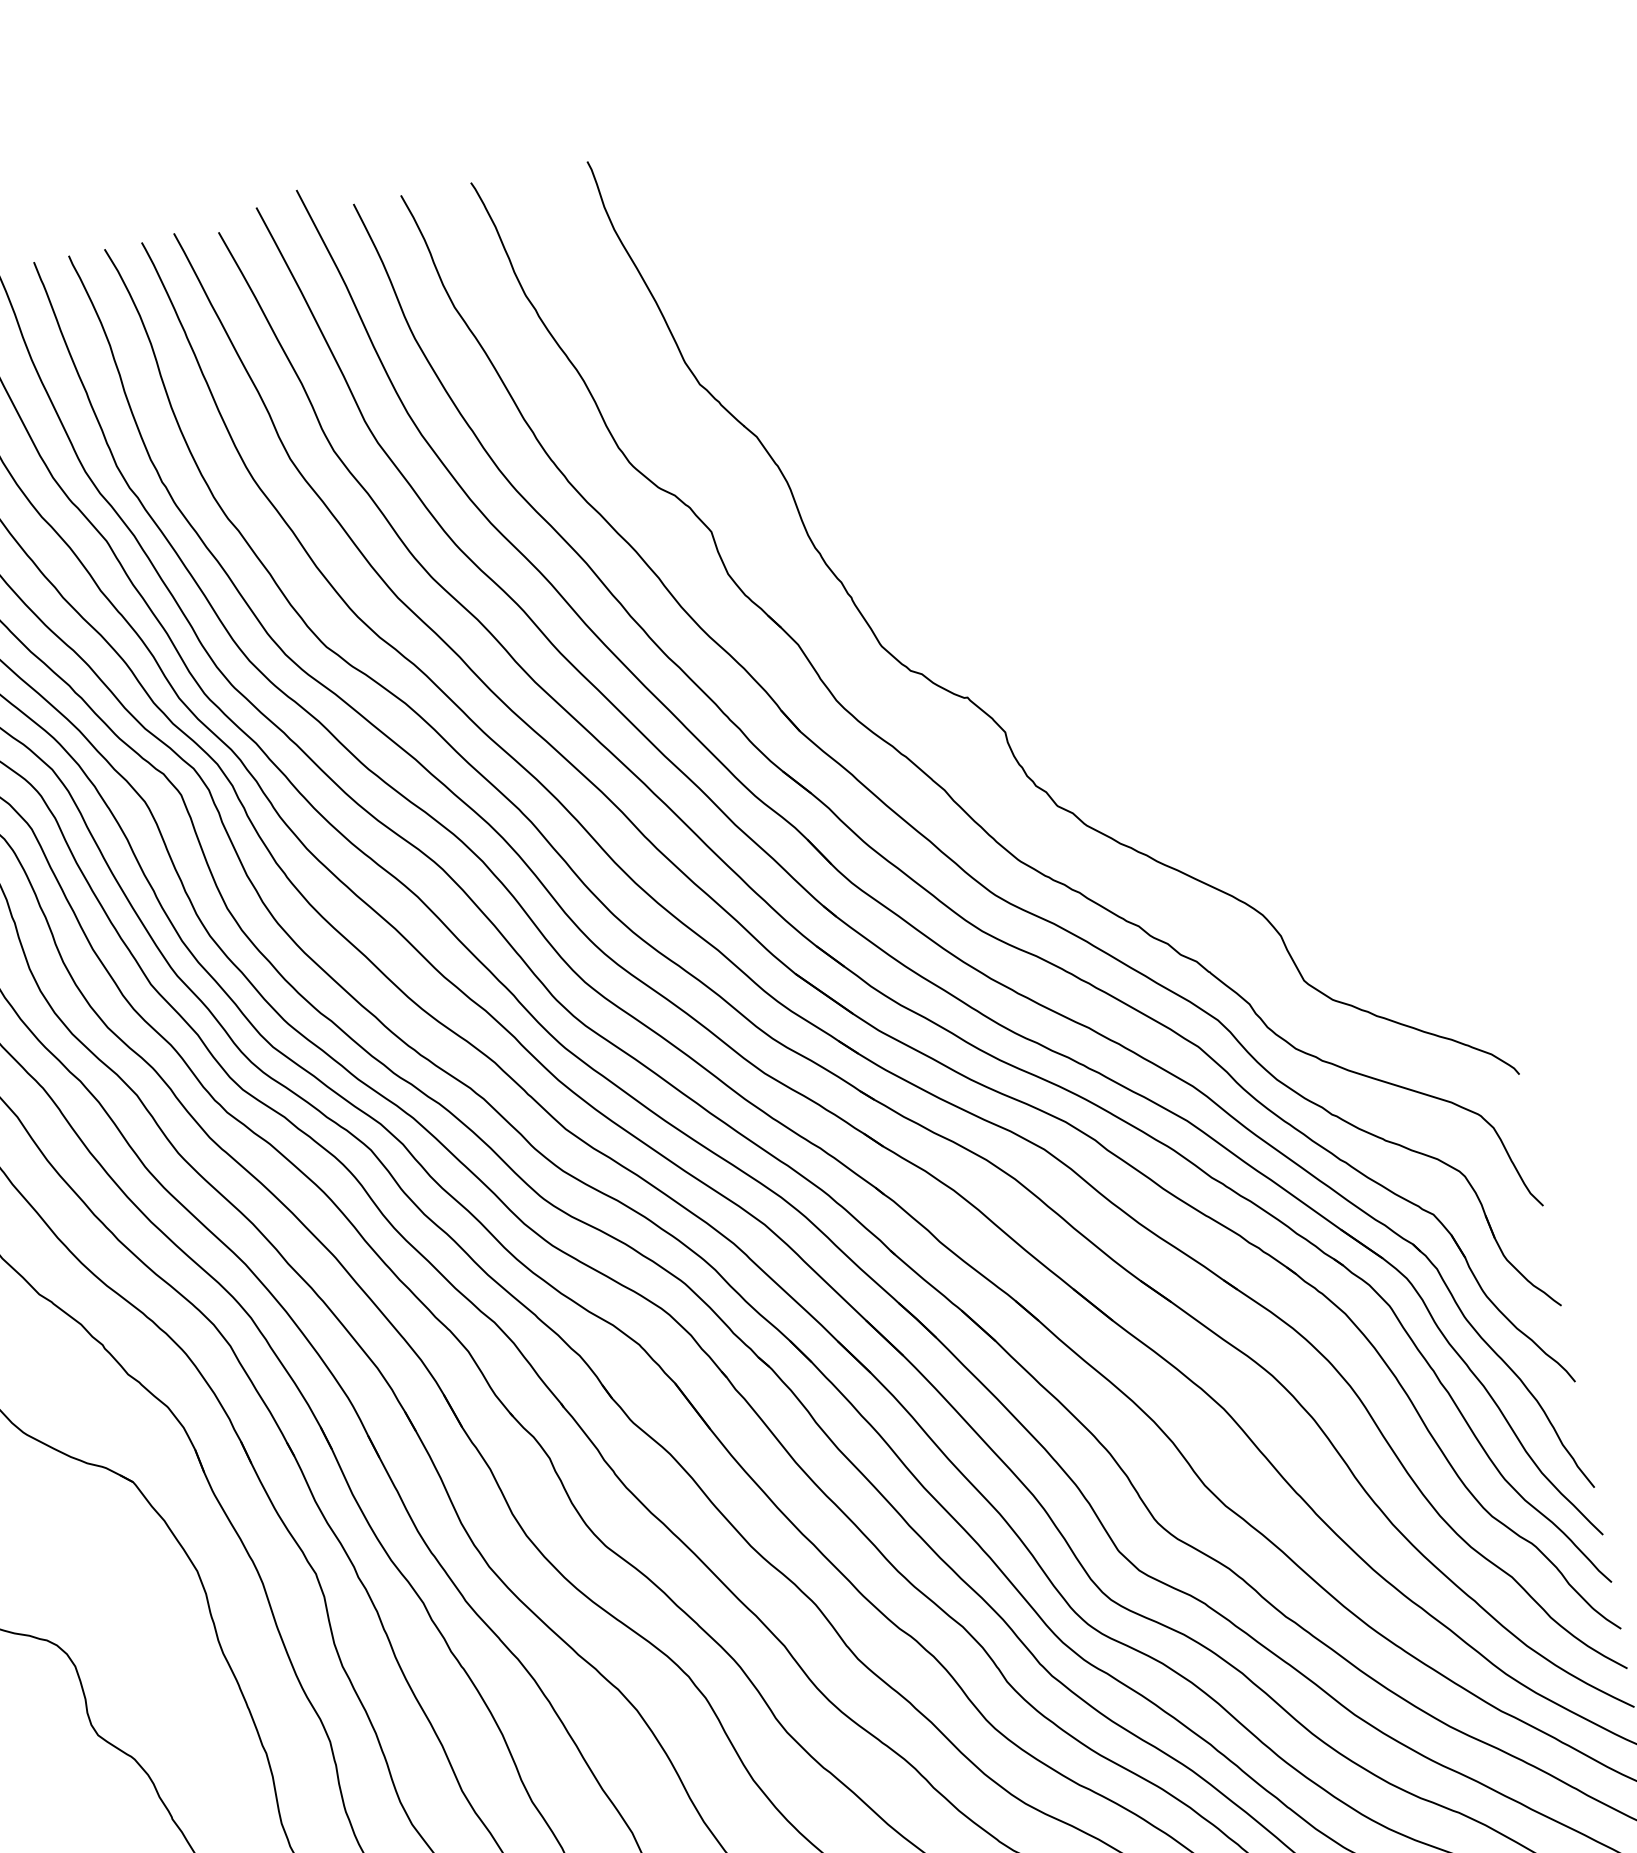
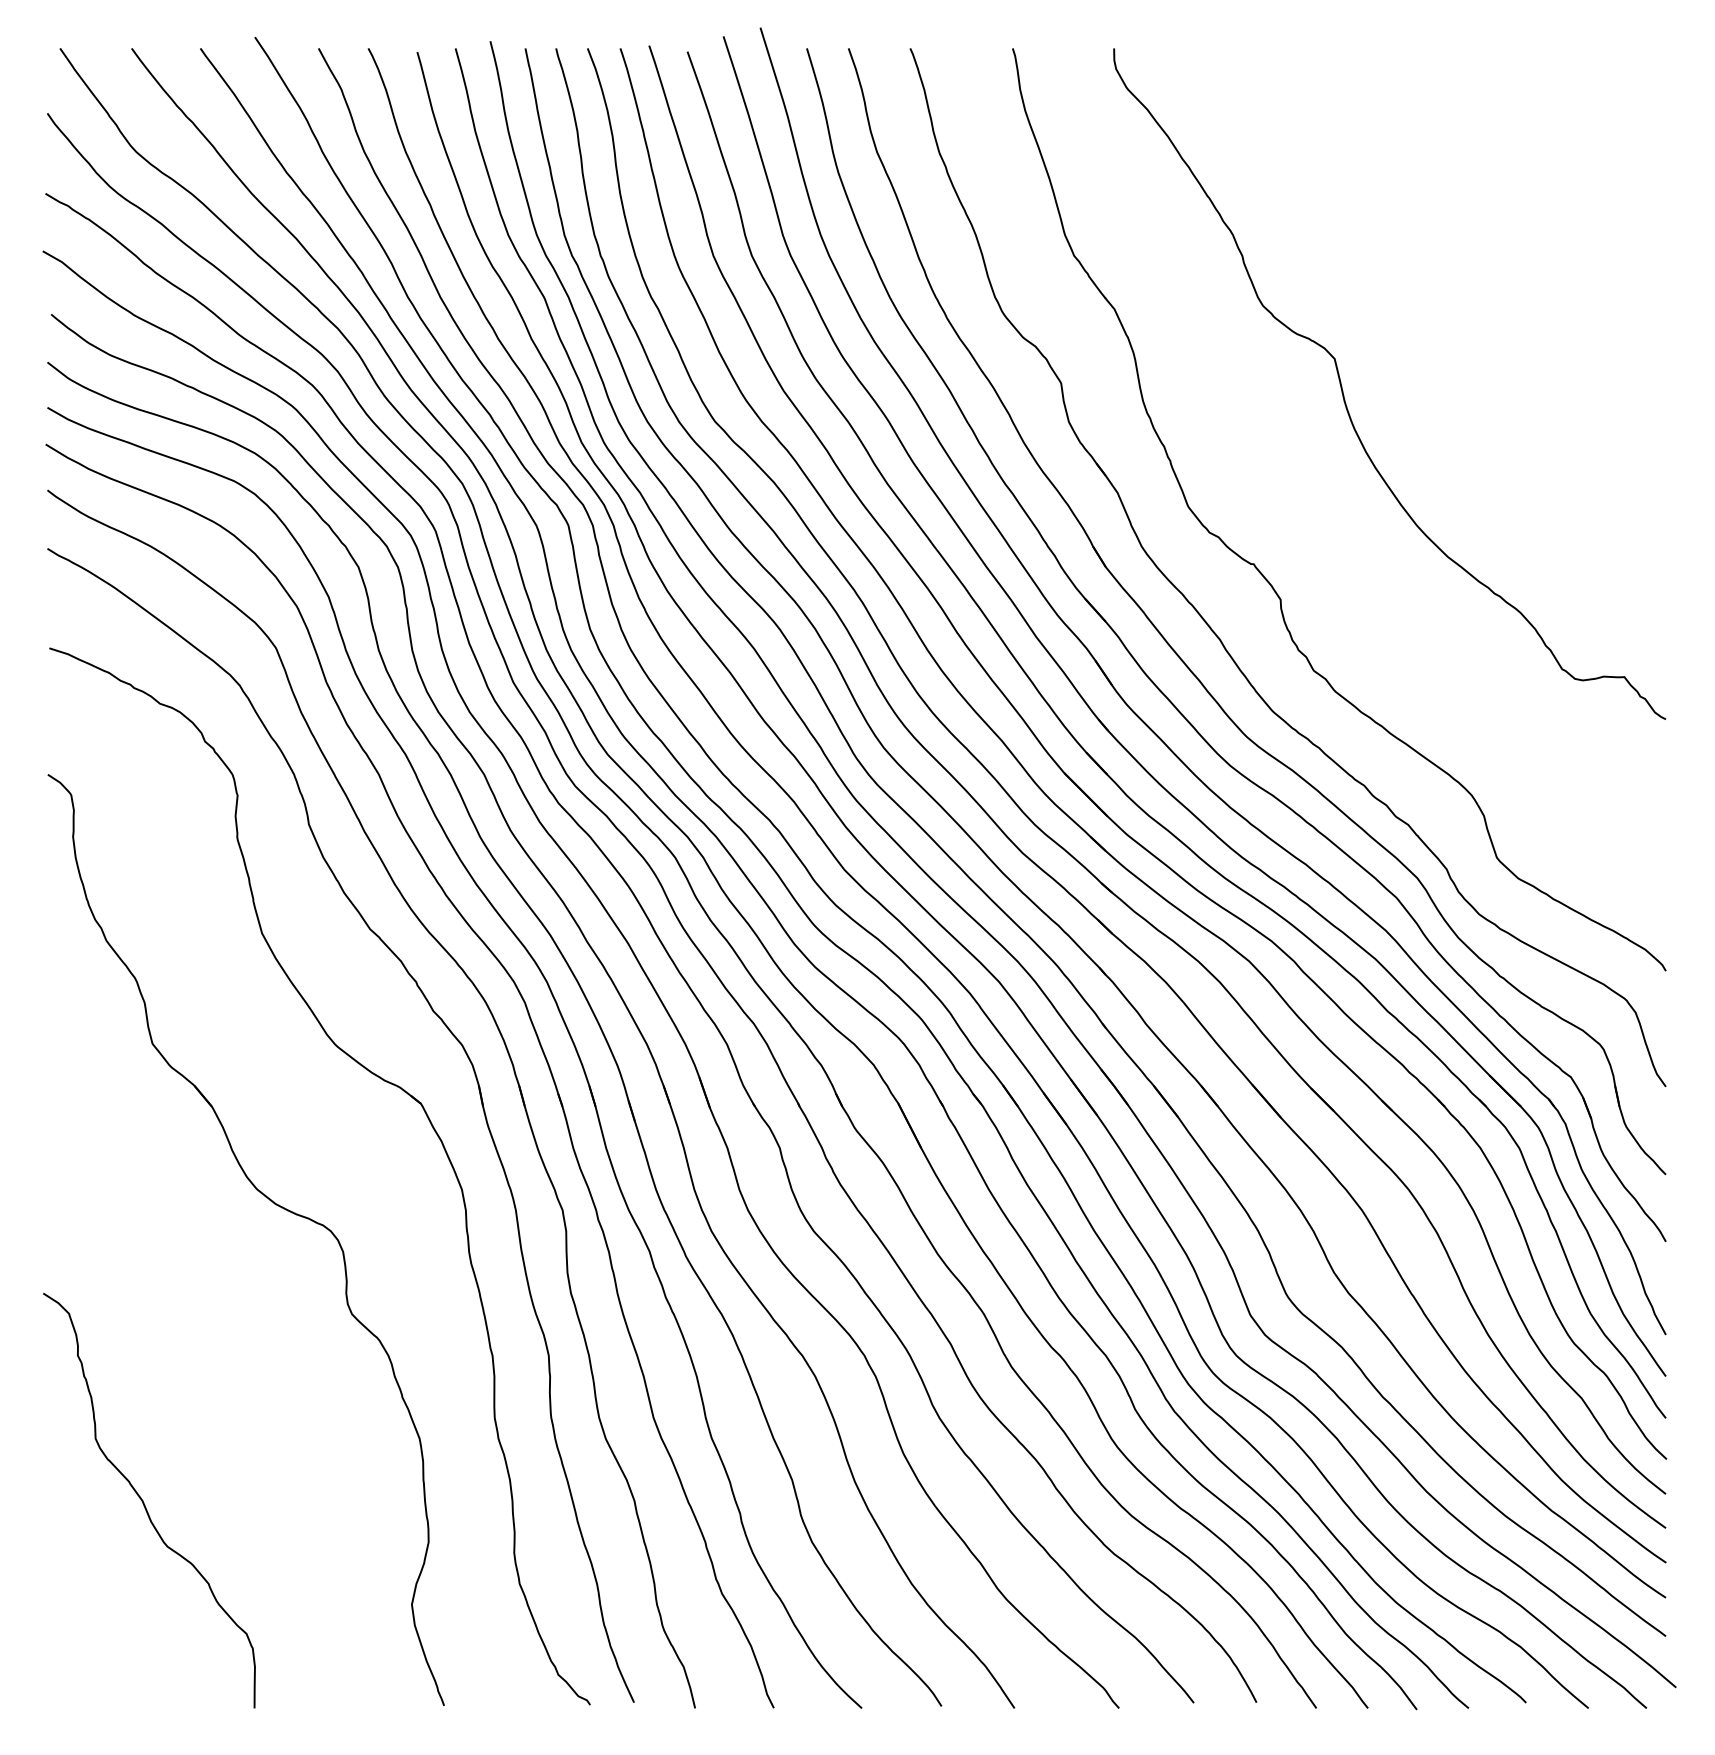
curve: (1033, 481) -> (1343, 390), added

